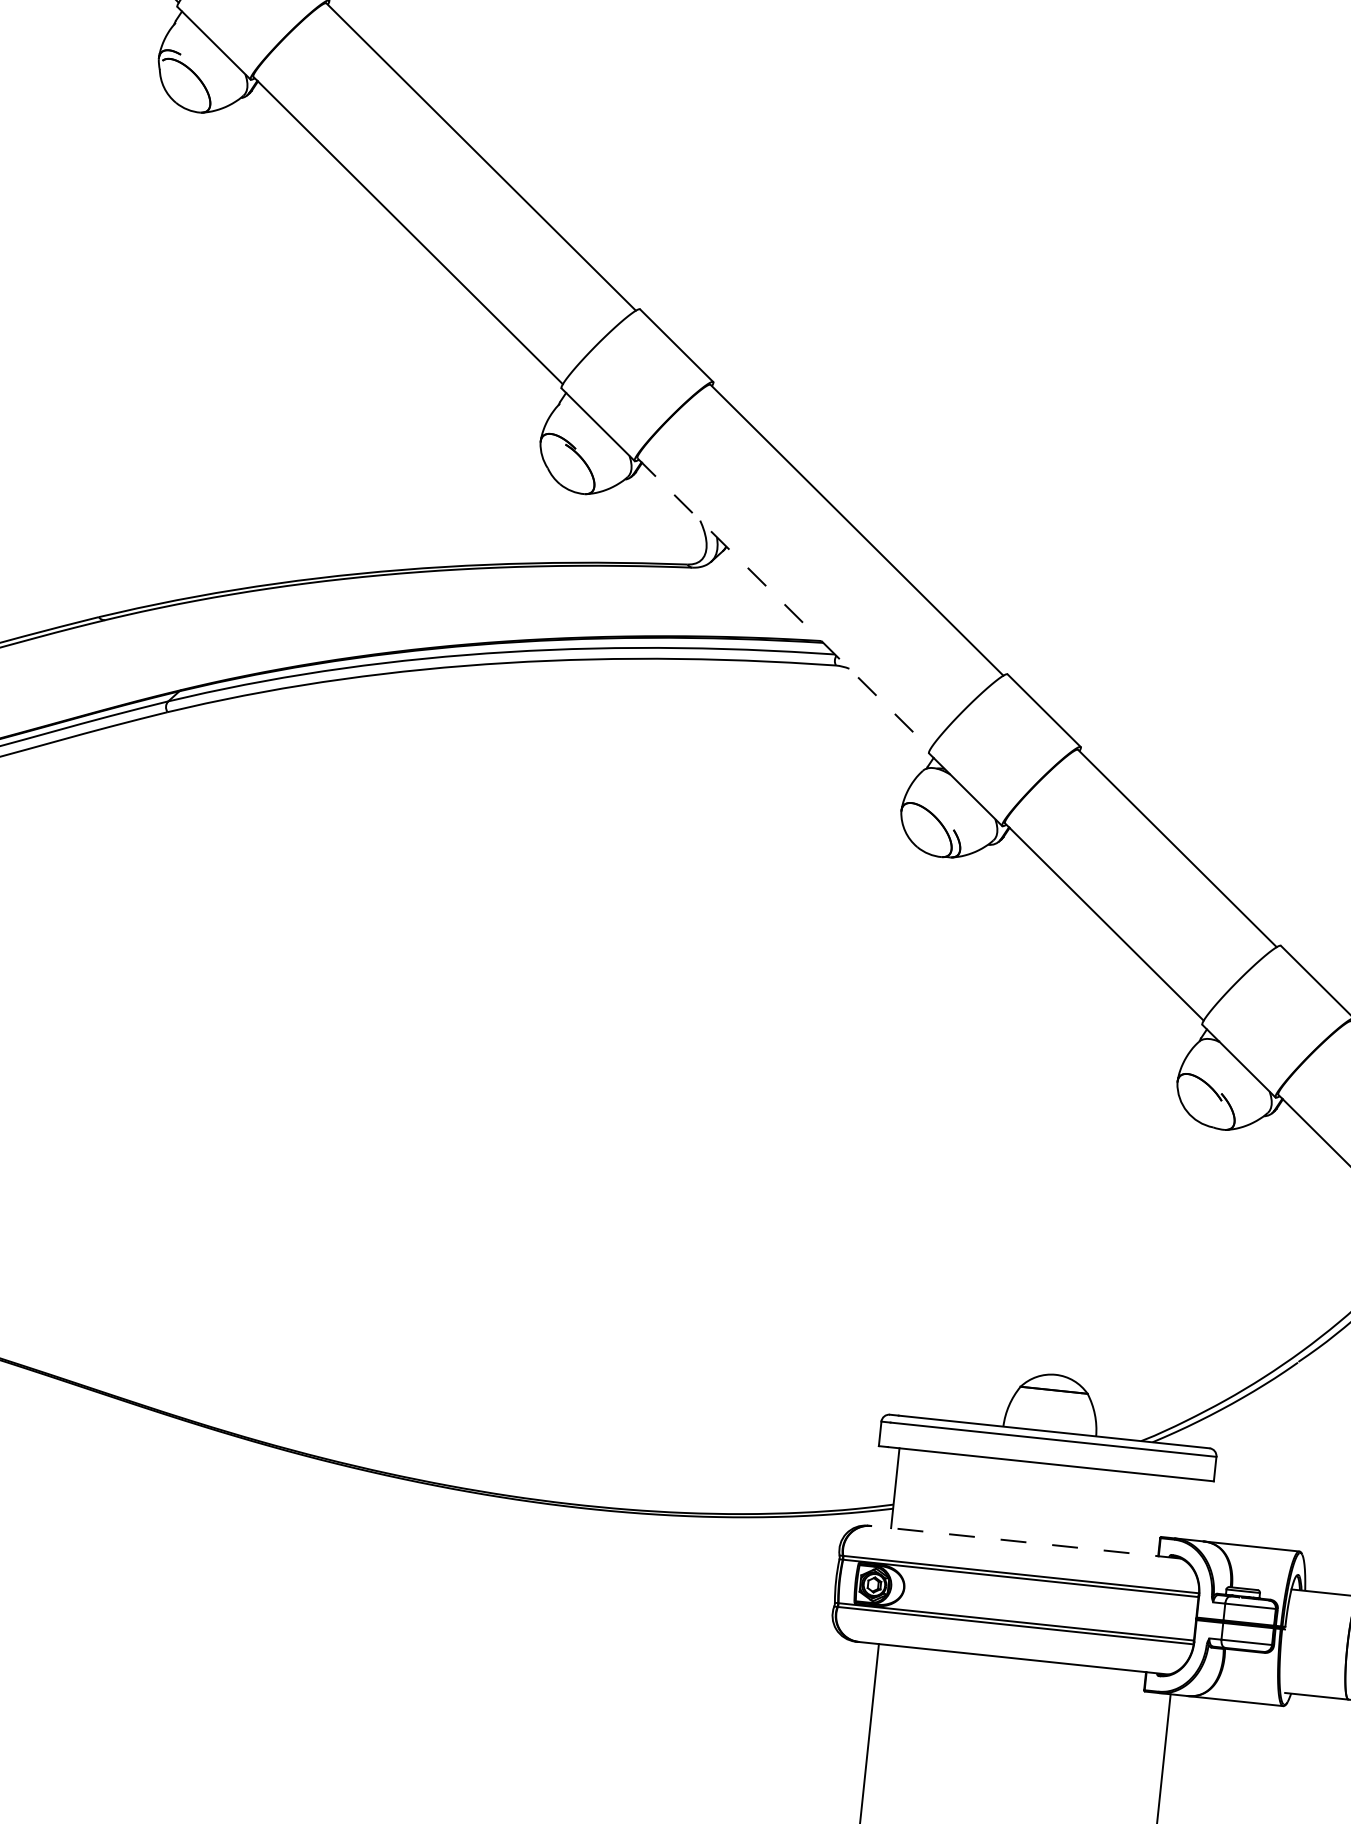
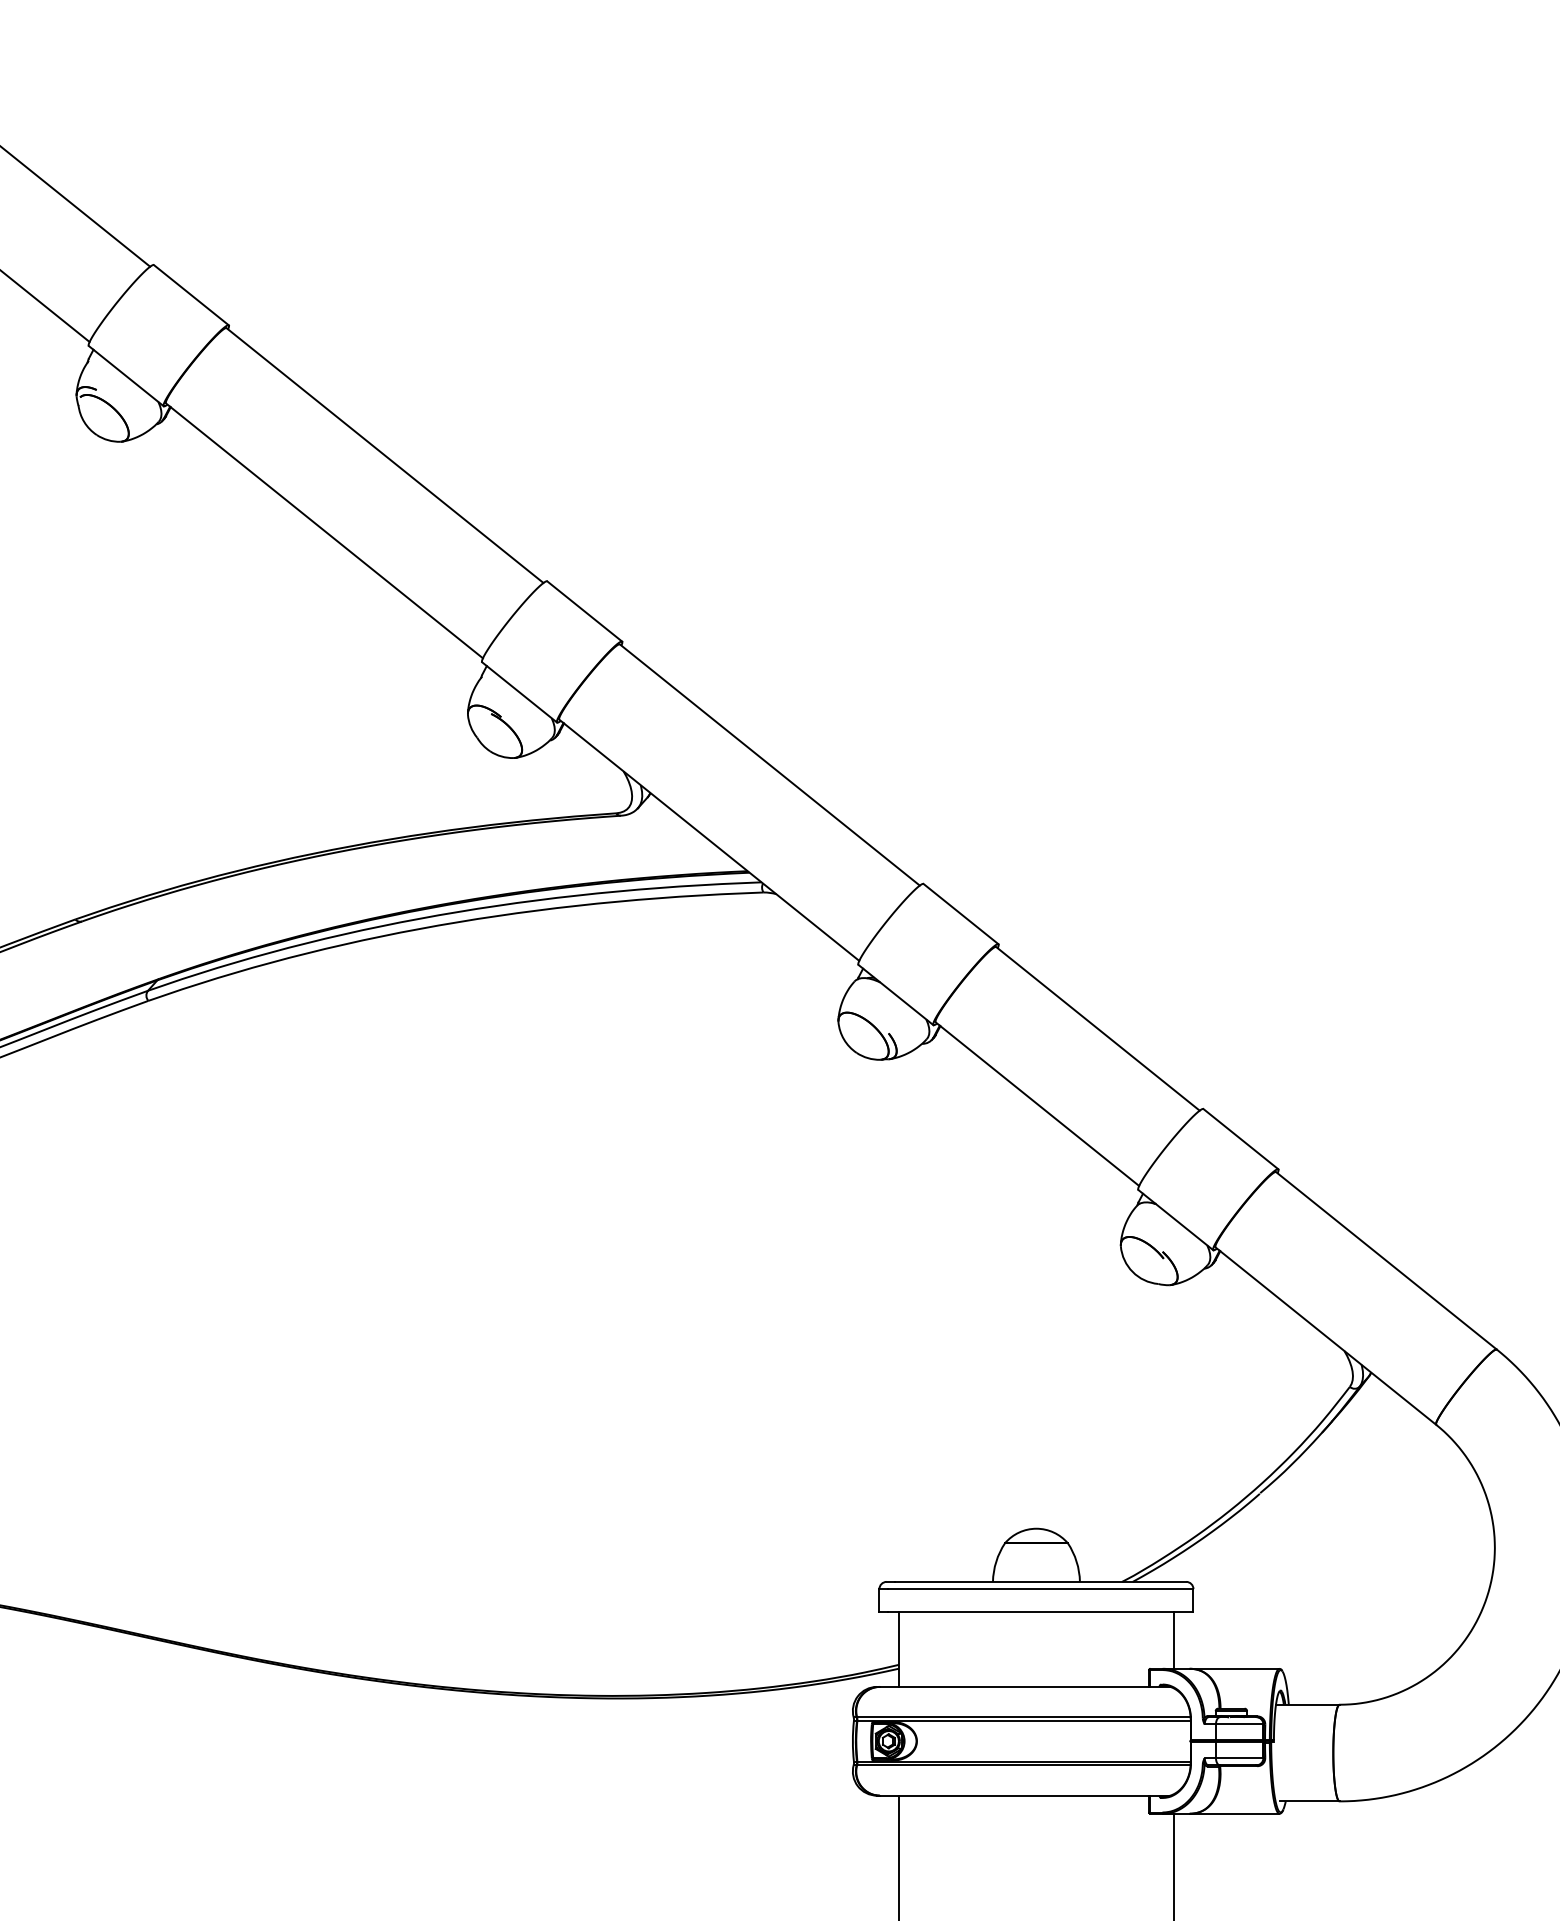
line: (784, 604) -> (709, 840), dashed -> solid
line: (1190, 1509) -> (1174, 1640), added
line: (1025, 1541) -> (1024, 1686), dashed -> solid

